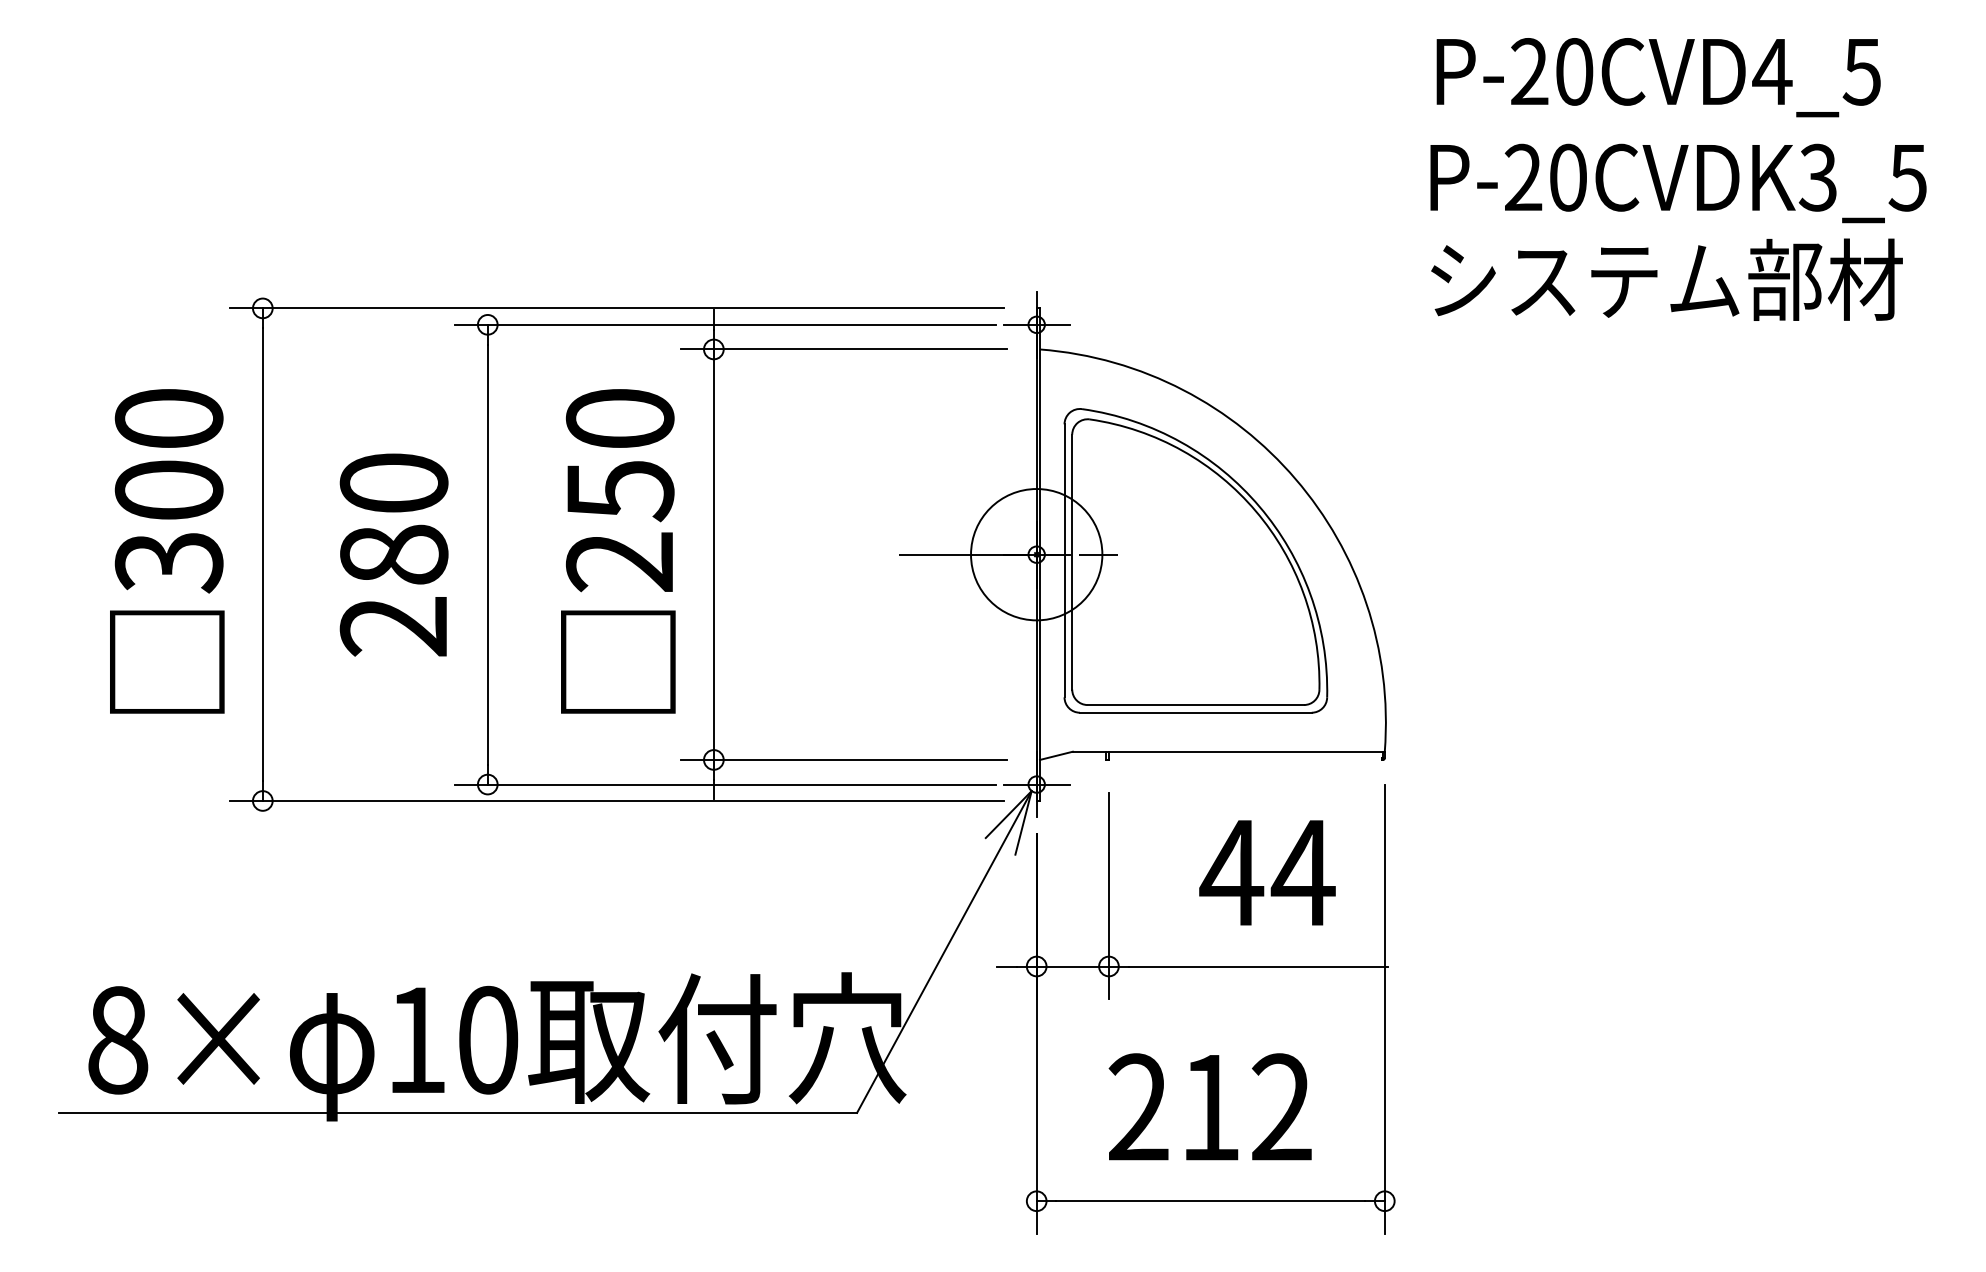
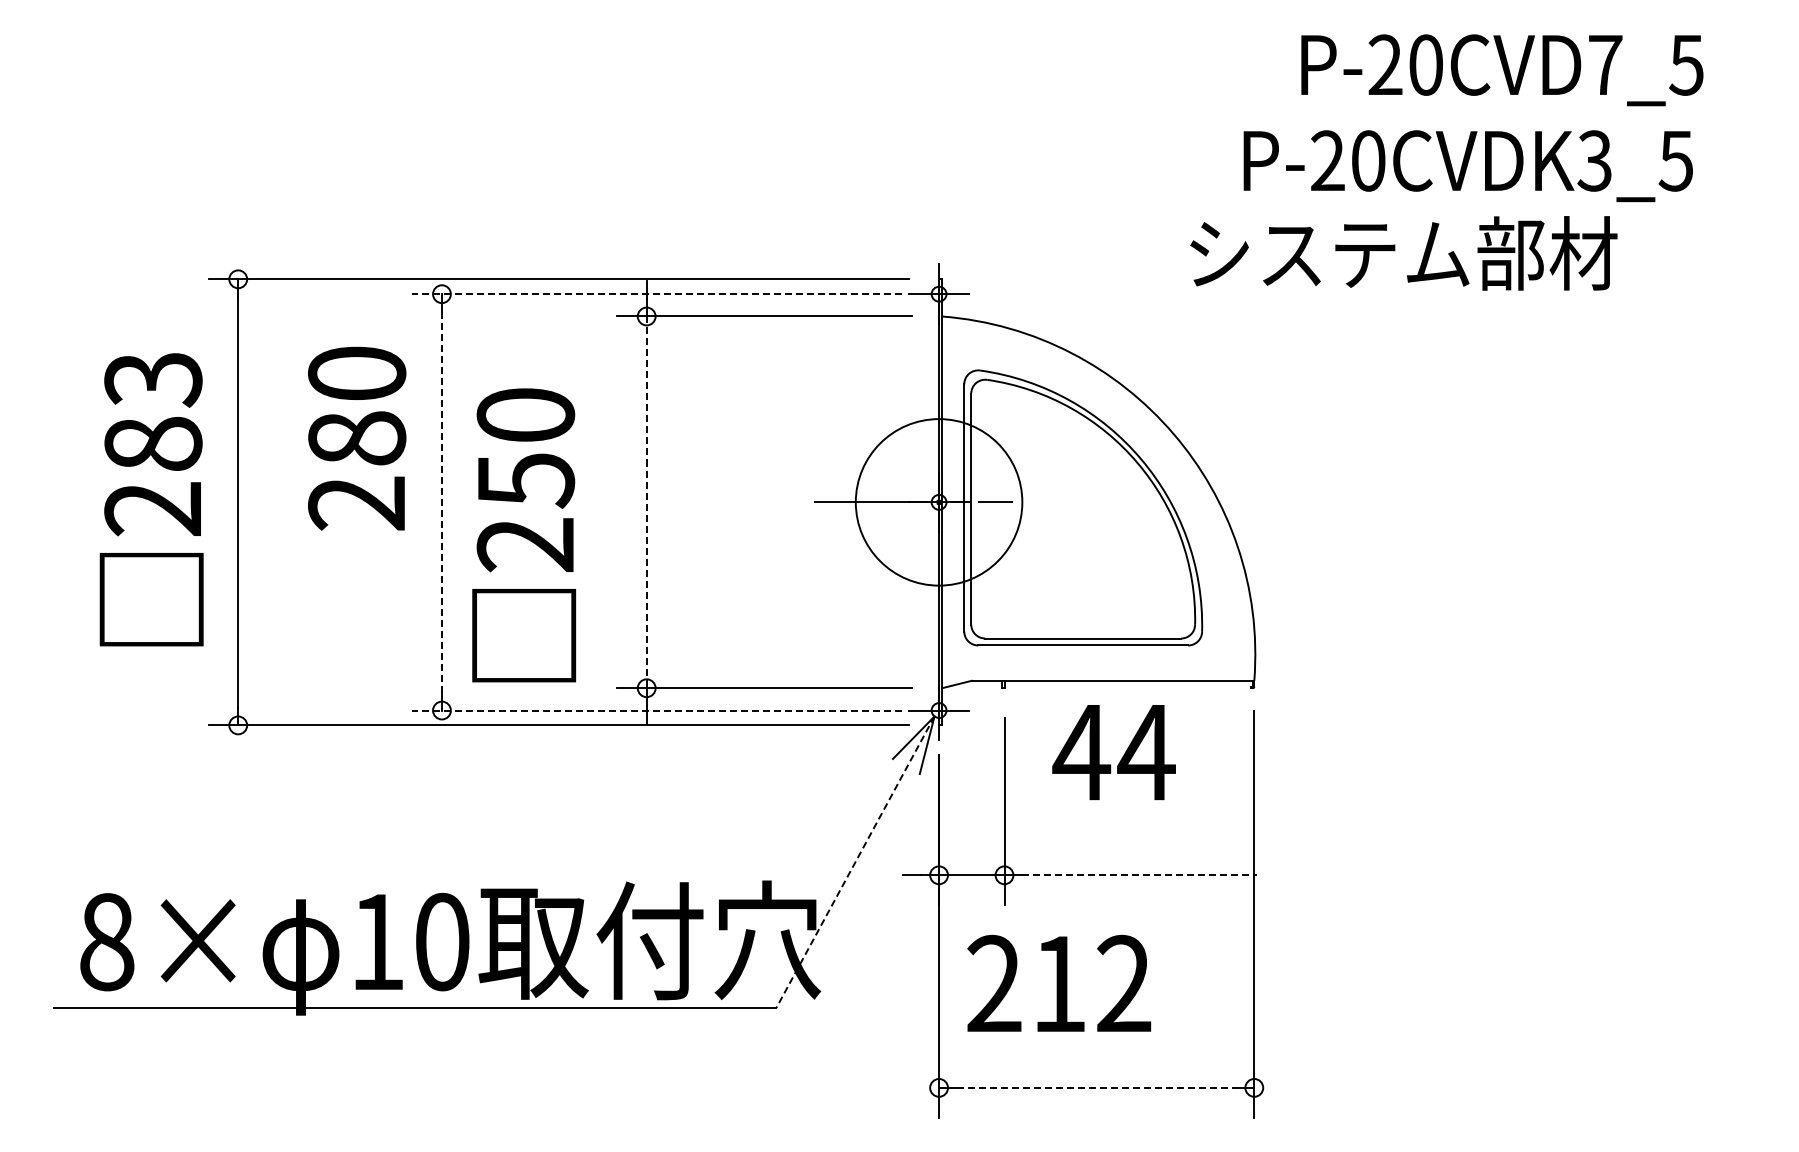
text: (1772, 71) -> (1605, 64), P-20CVD4_5 -> P-20CVD7_5
text: (1677, 183) -> (1467, 166), moved
text: (1666, 279) -> (1403, 253), moved
line: (725, 325) -> (657, 294), solid -> dashed
text: (169, 490) -> (153, 444), 300 -> 283
text: (618, 551) -> (524, 535), moved
circle: (1036, 553) -> (938, 501), size x1.4
text: (394, 554) -> (357, 438), moved
line: (487, 554) -> (441, 502), solid -> dashed
line: (713, 554) -> (646, 502), solid -> dashed
line: (725, 784) -> (657, 710), solid -> dashed
text: (1266, 872) -> (1113, 752), moved
line: (944, 952) -> (855, 862), solid -> dashed
line: (1259, 966) -> (1140, 875), solid -> dashed
text: (1210, 1105) -> (1059, 982), moved
line: (1210, 1200) -> (1096, 1087), solid -> dashed

